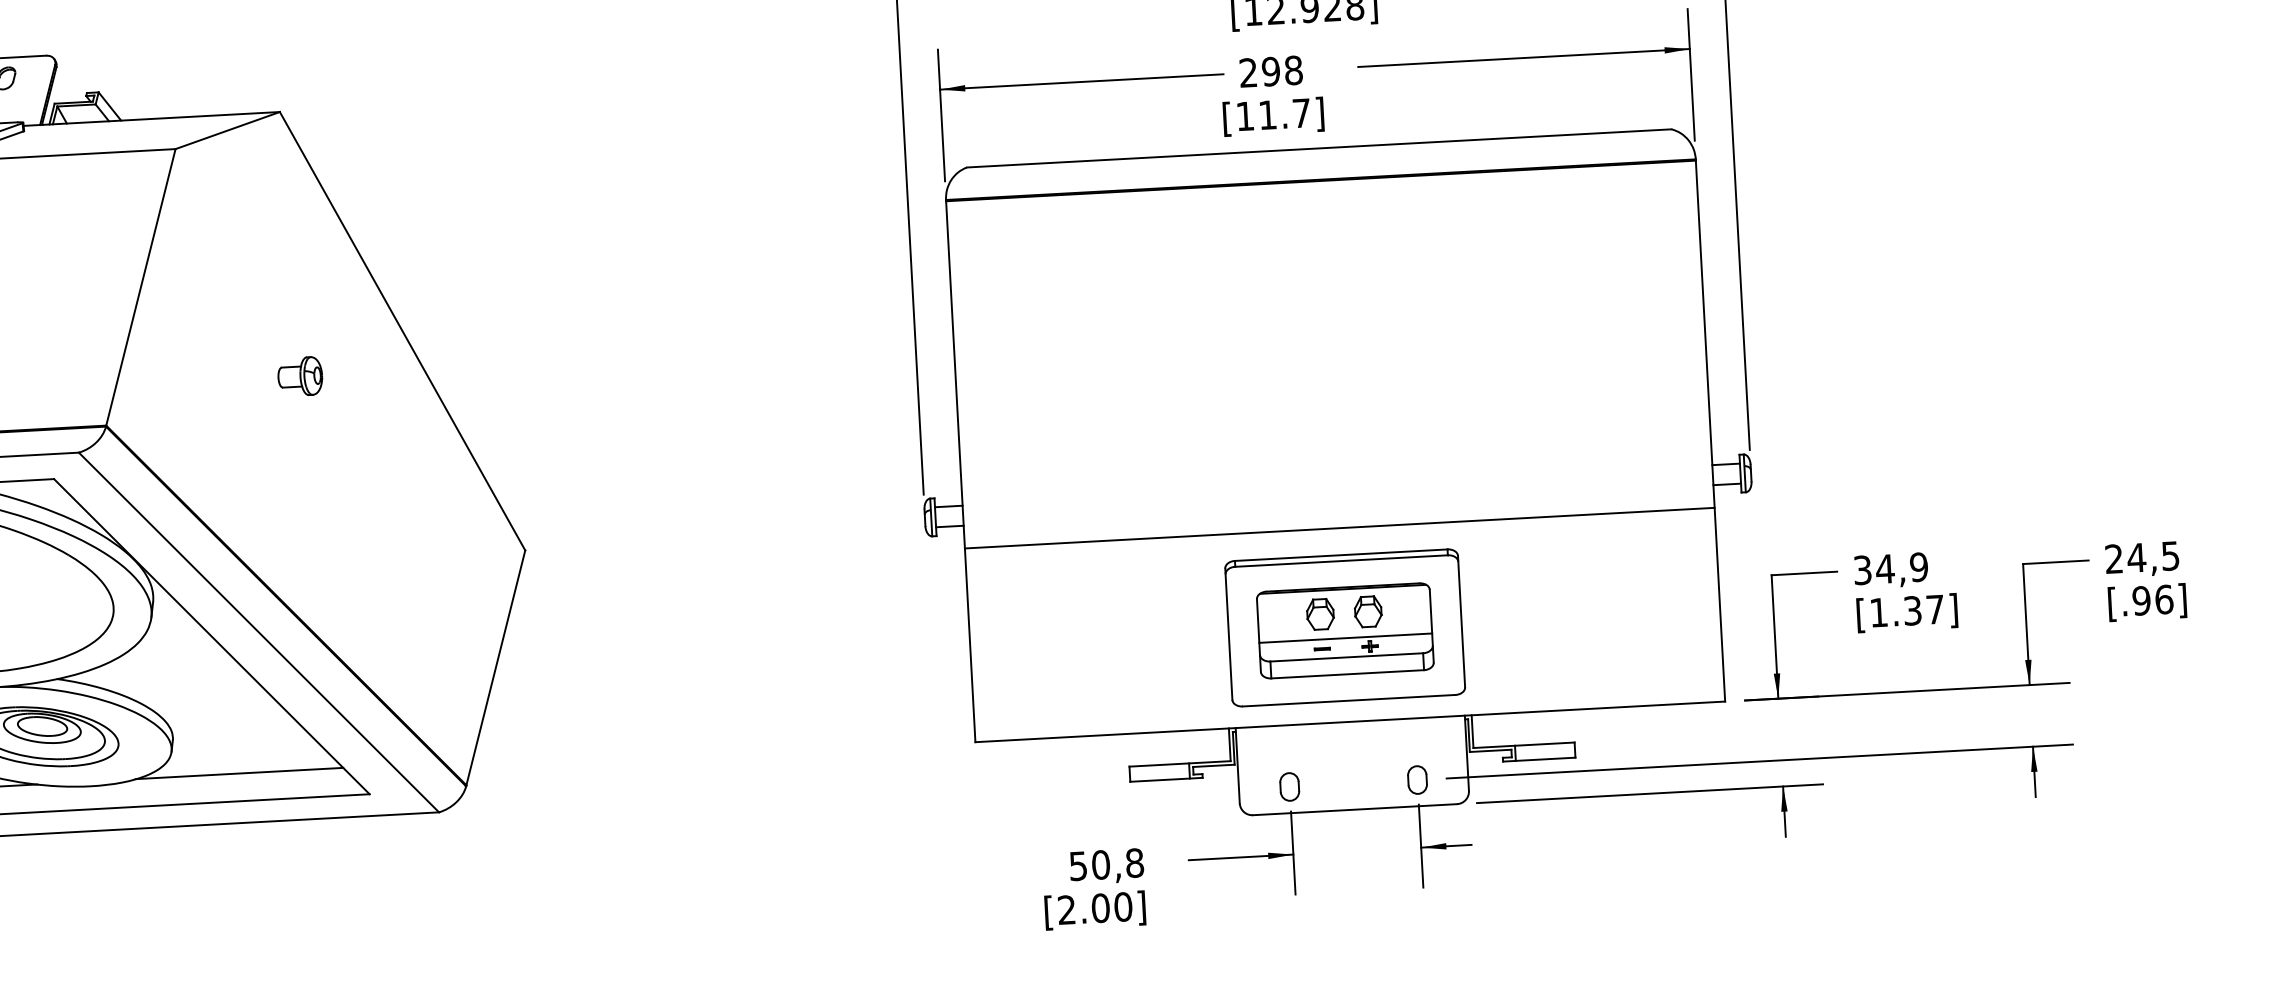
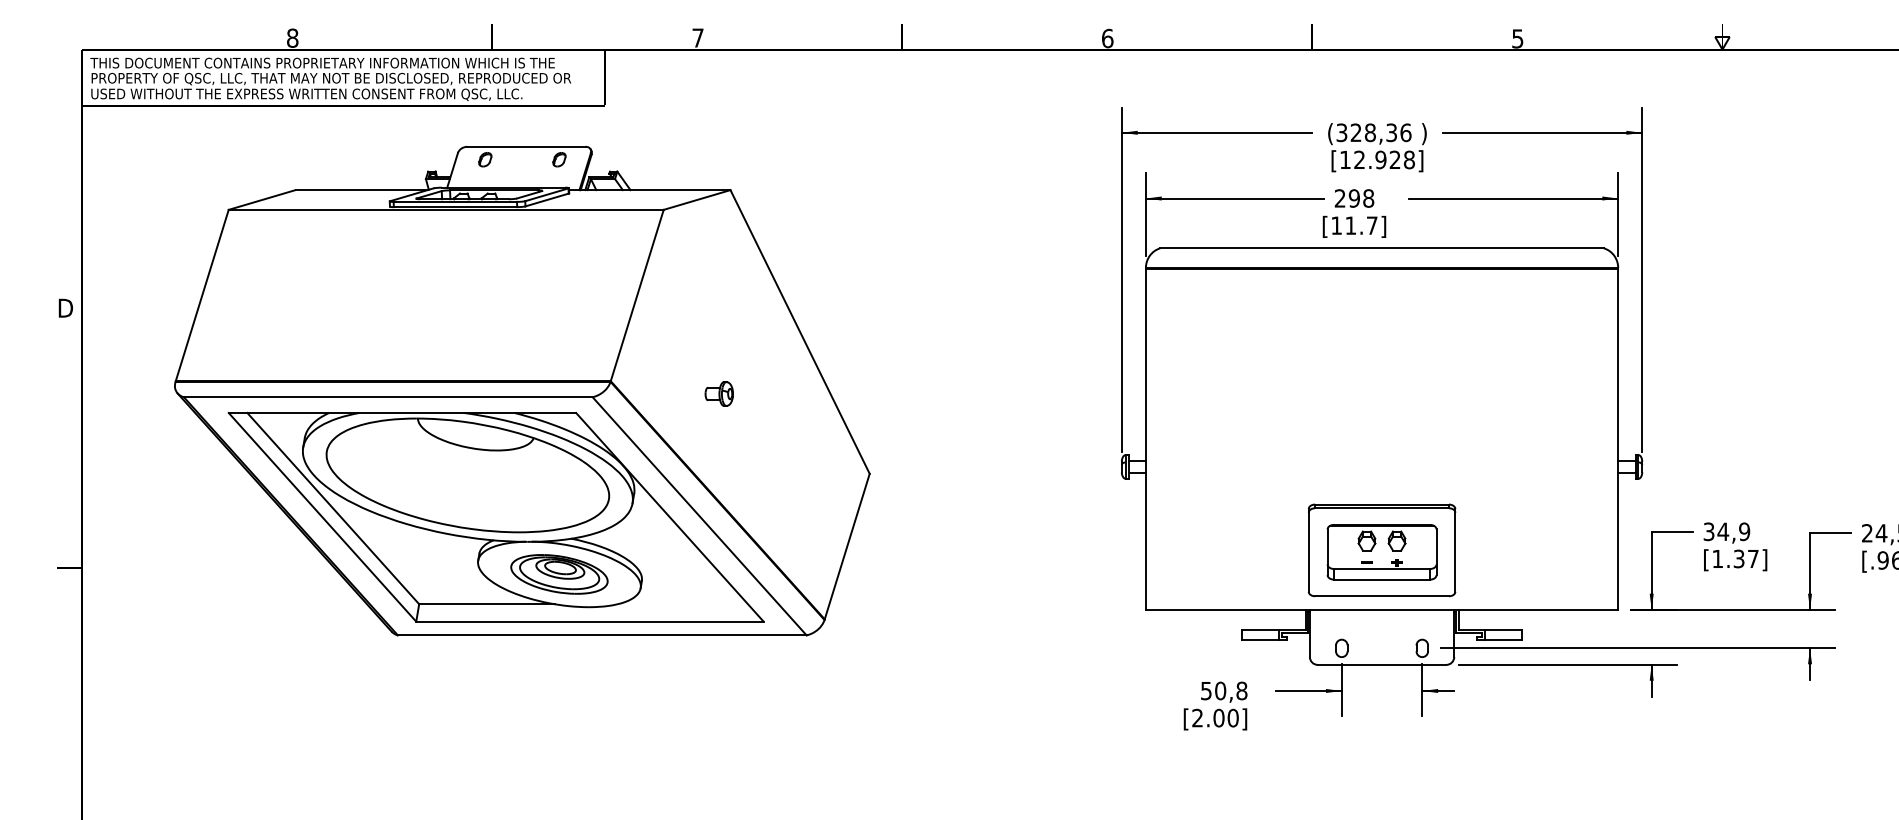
part: (298, 375) -> (718, 393), moved
line: (1338, 528) -> (1381, 487), removed
line: (1344, 637) -> (1381, 556), removed
line: (239, 773) -> (682, 604), removed

